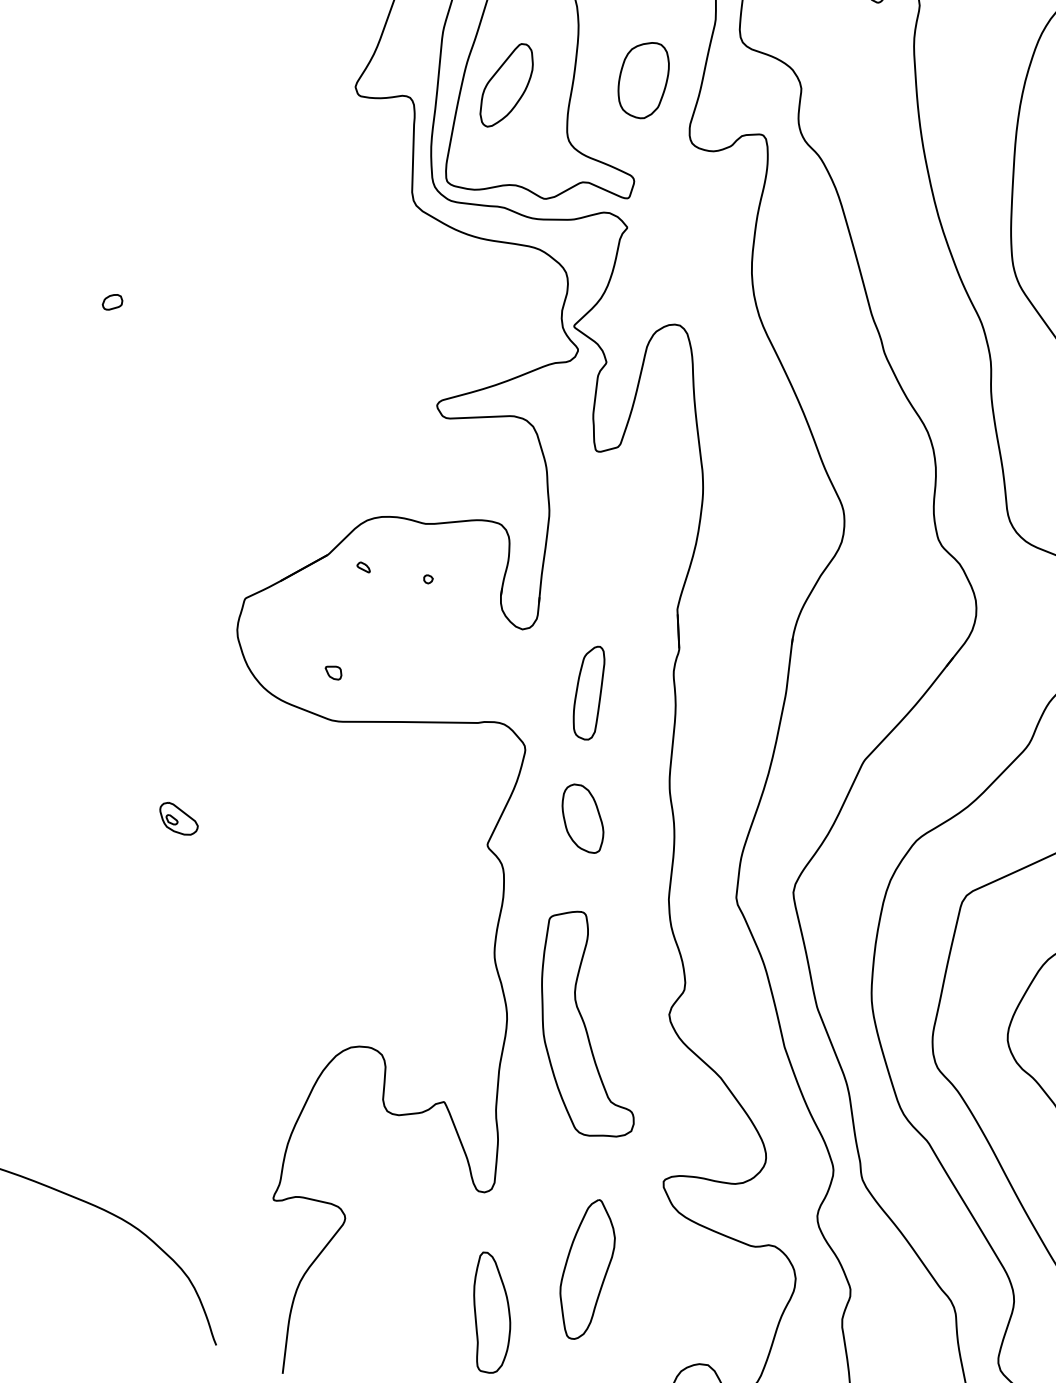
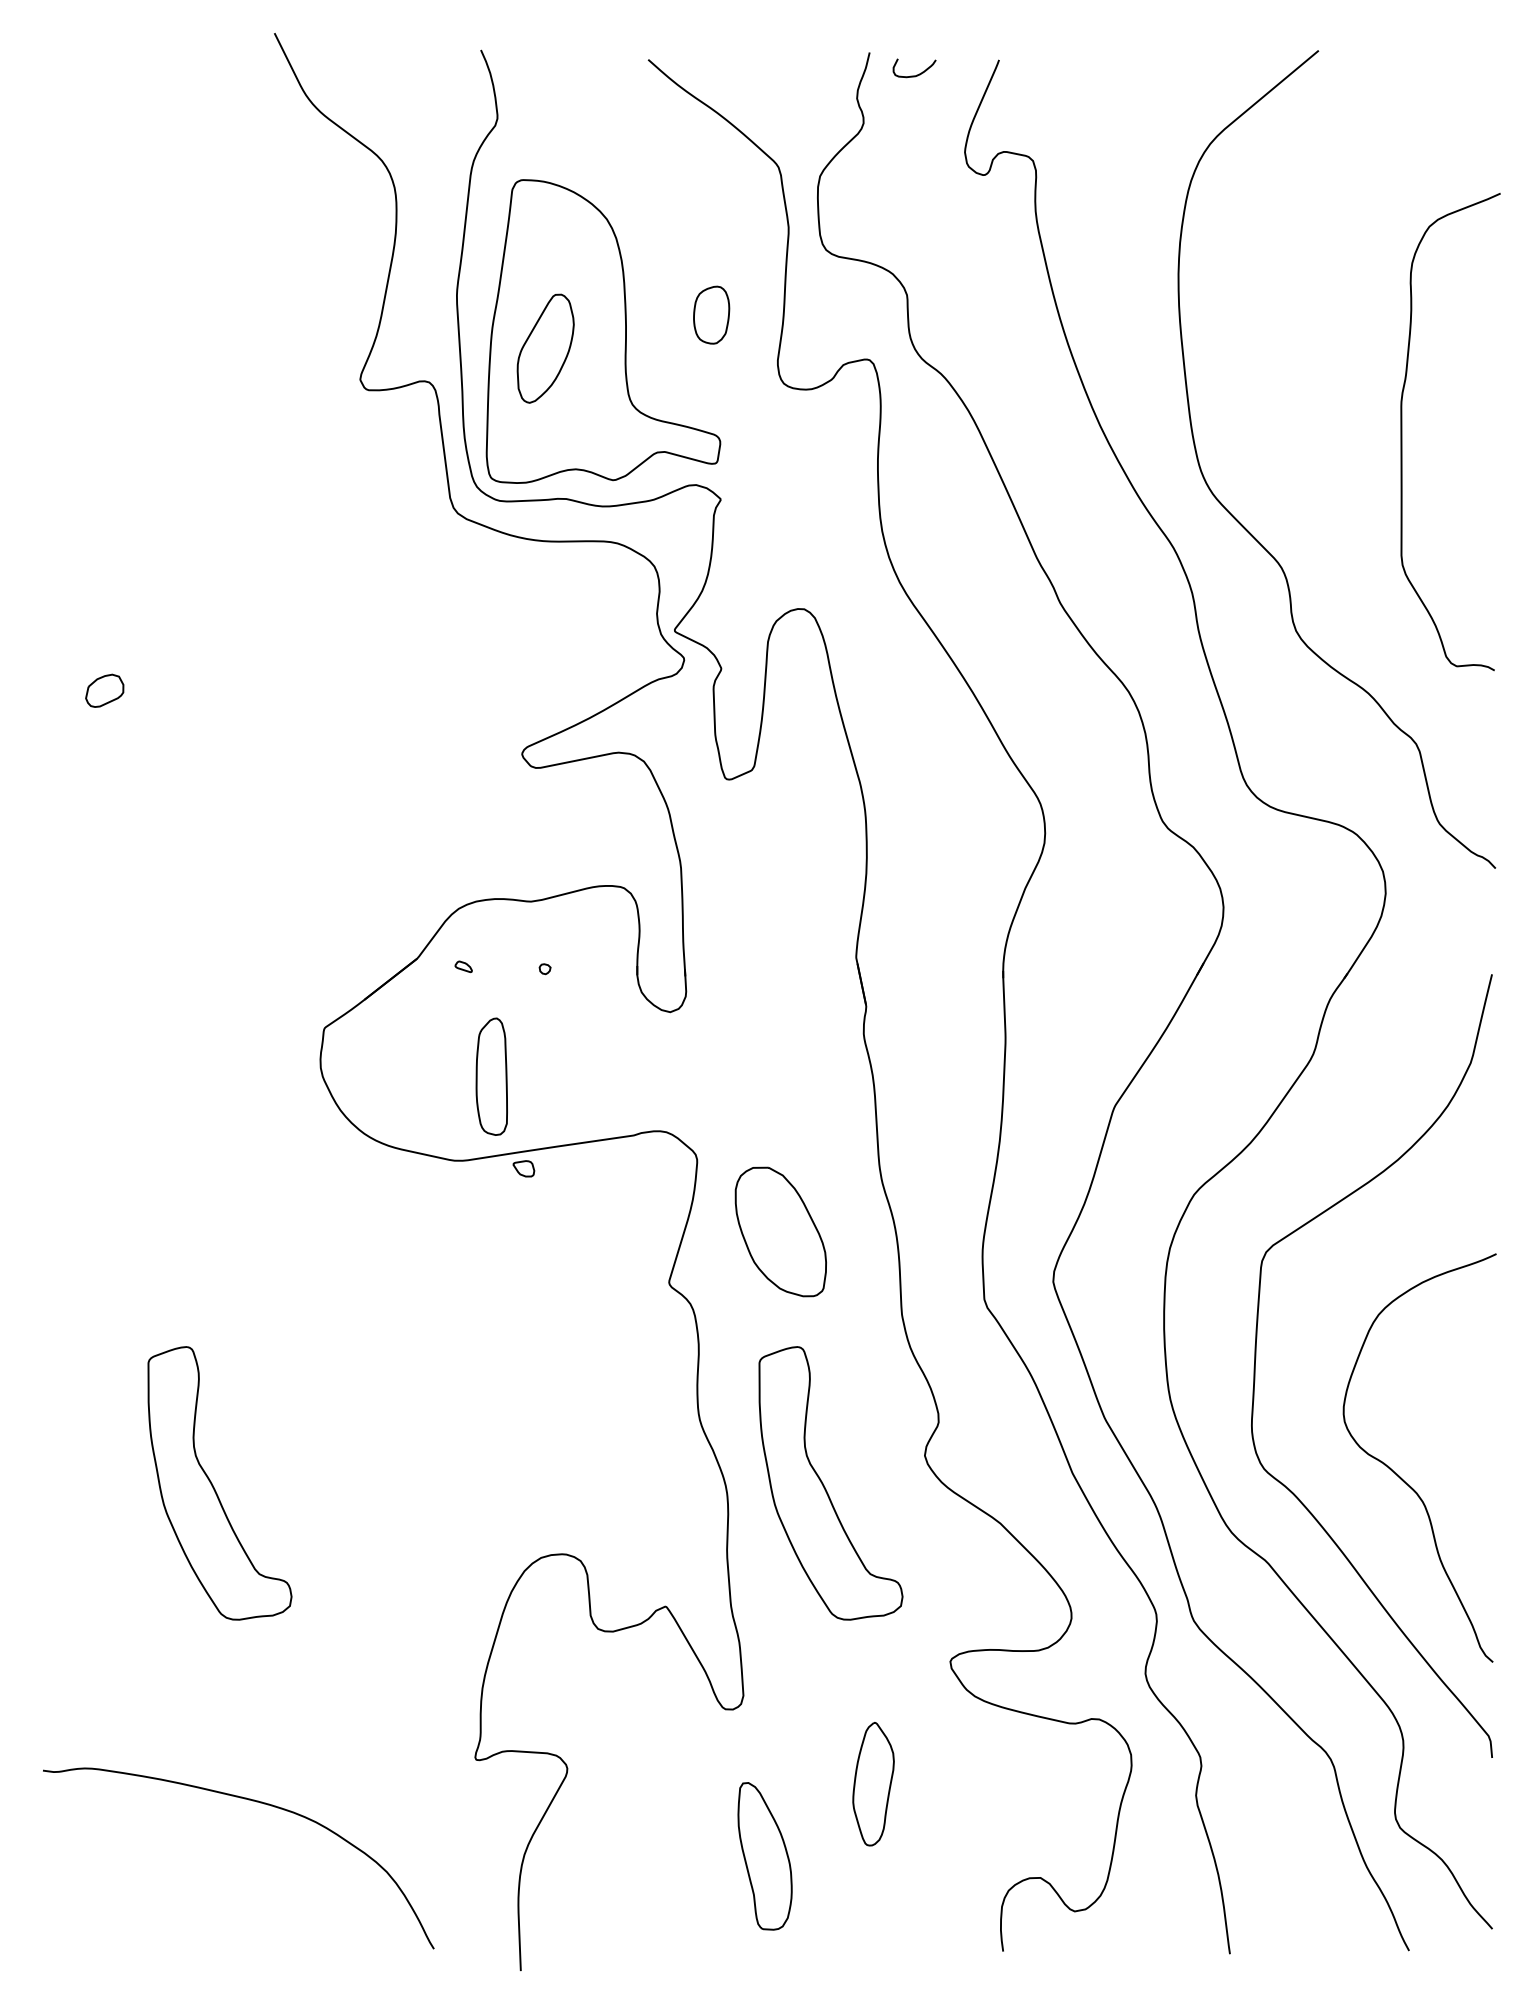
part: (643, 79) -> (711, 314), size x0.6
part: (111, 301) -> (103, 690), size x1.6
part: (333, 672) -> (523, 1168), moved
part: (588, 692) -> (491, 1076), moved
part: (583, 818) -> (781, 1232), size x1.6
part: (178, 819) -> (285, 1311), removed
part: (99, 948) -> (213, 1485), added
part: (587, 1268) -> (873, 1783), size x0.7

